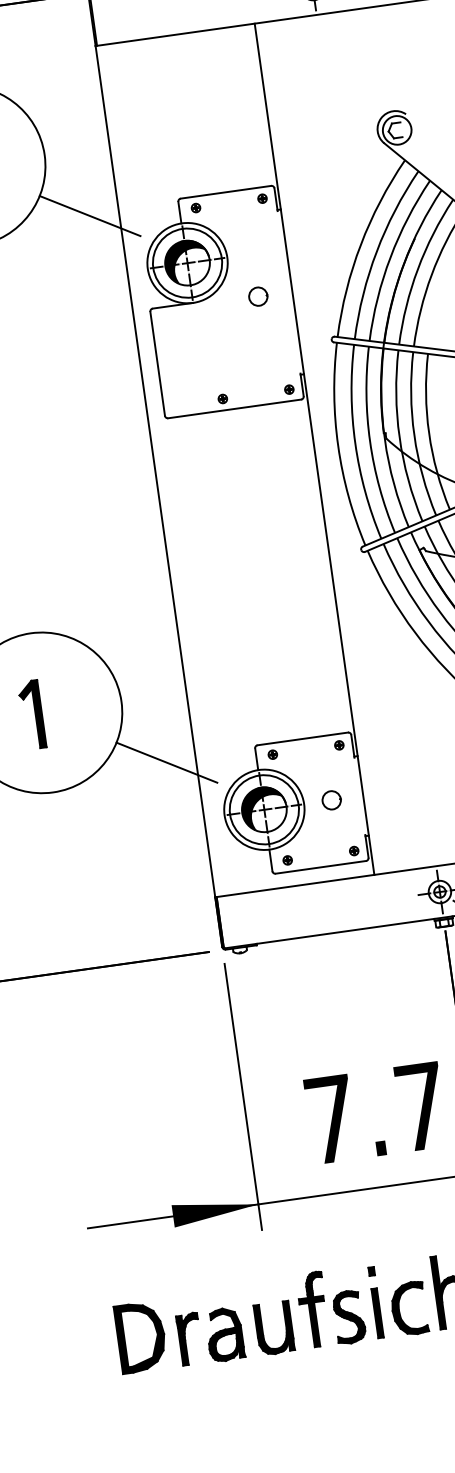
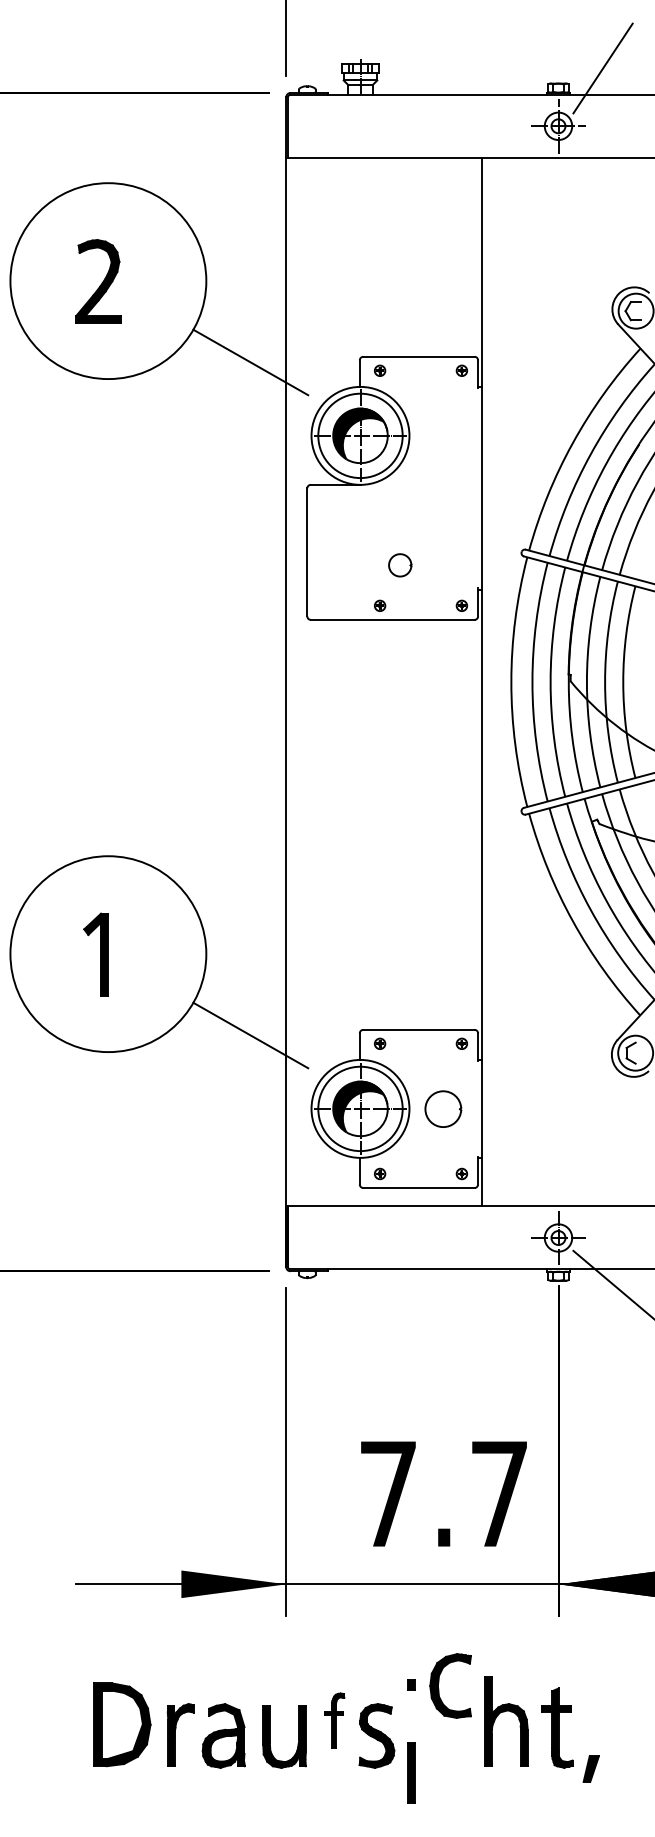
part: (258, 296) -> (400, 565), moved
part: (331, 799) -> (443, 1108), size x1.6
part: (399, 1308) -> (439, 1683), moved
part: (313, 1309) -> (334, 1720), size x0.6
part: (377, 1312) -> (411, 1772), moved

